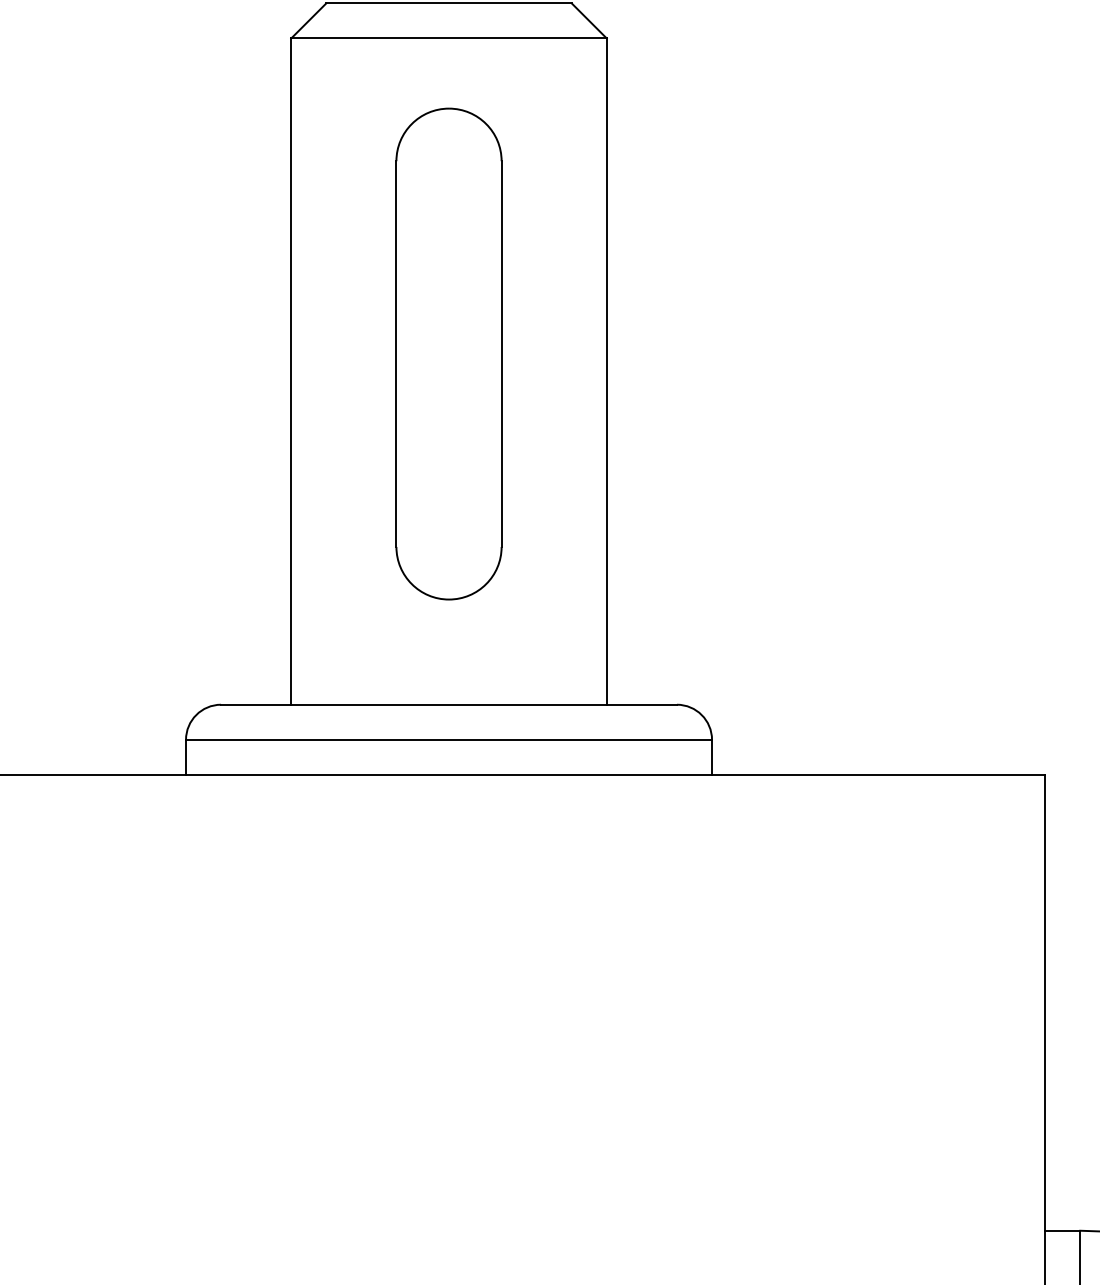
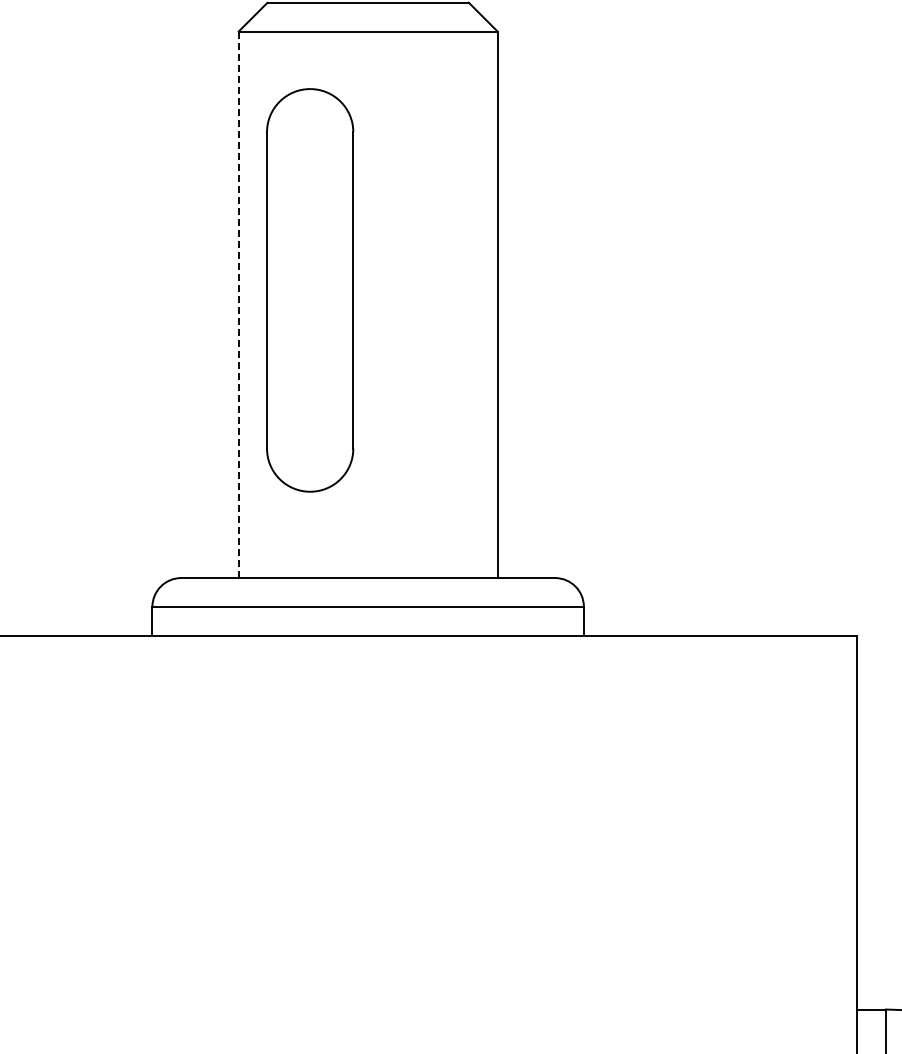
part: (449, 354) -> (310, 290), moved
line: (290, 371) -> (238, 304), solid -> dashed

